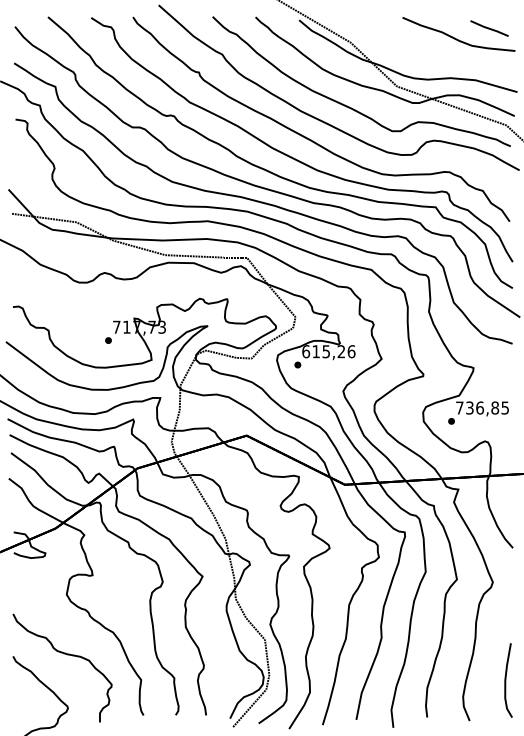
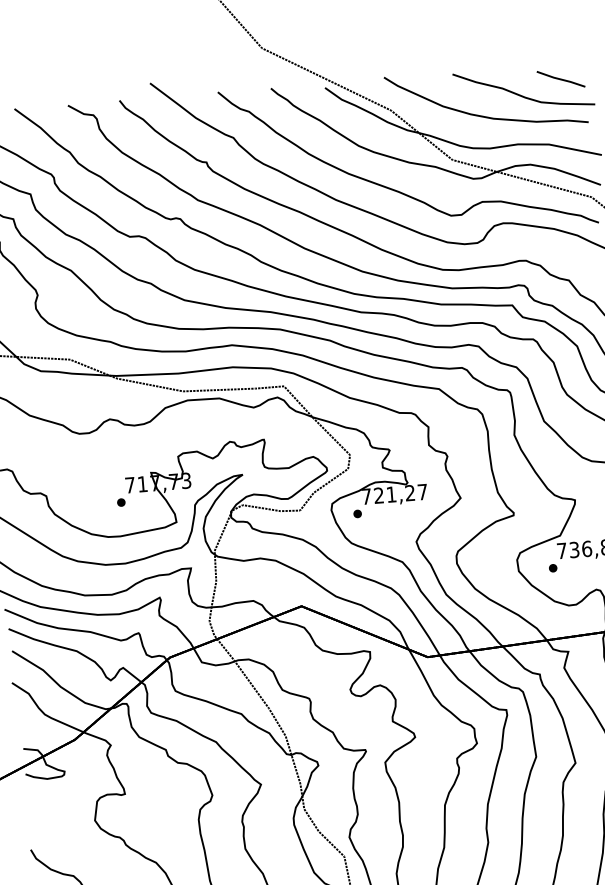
part: (424, 52) -> (483, 115), added
text: (328, 351) -> (394, 494), 615,26 -> 721,27

